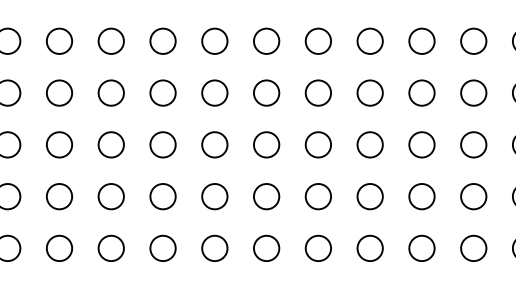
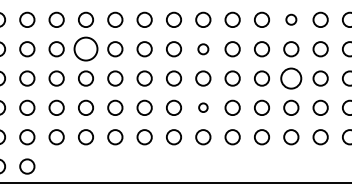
circle: (422, 40) -> (291, 19), size x0.7
circle: (58, 93) -> (85, 49), size x1.6
circle: (266, 93) -> (203, 49), size x0.7
circle: (422, 144) -> (291, 78), size x1.4
circle: (266, 195) -> (203, 107), size x0.6

